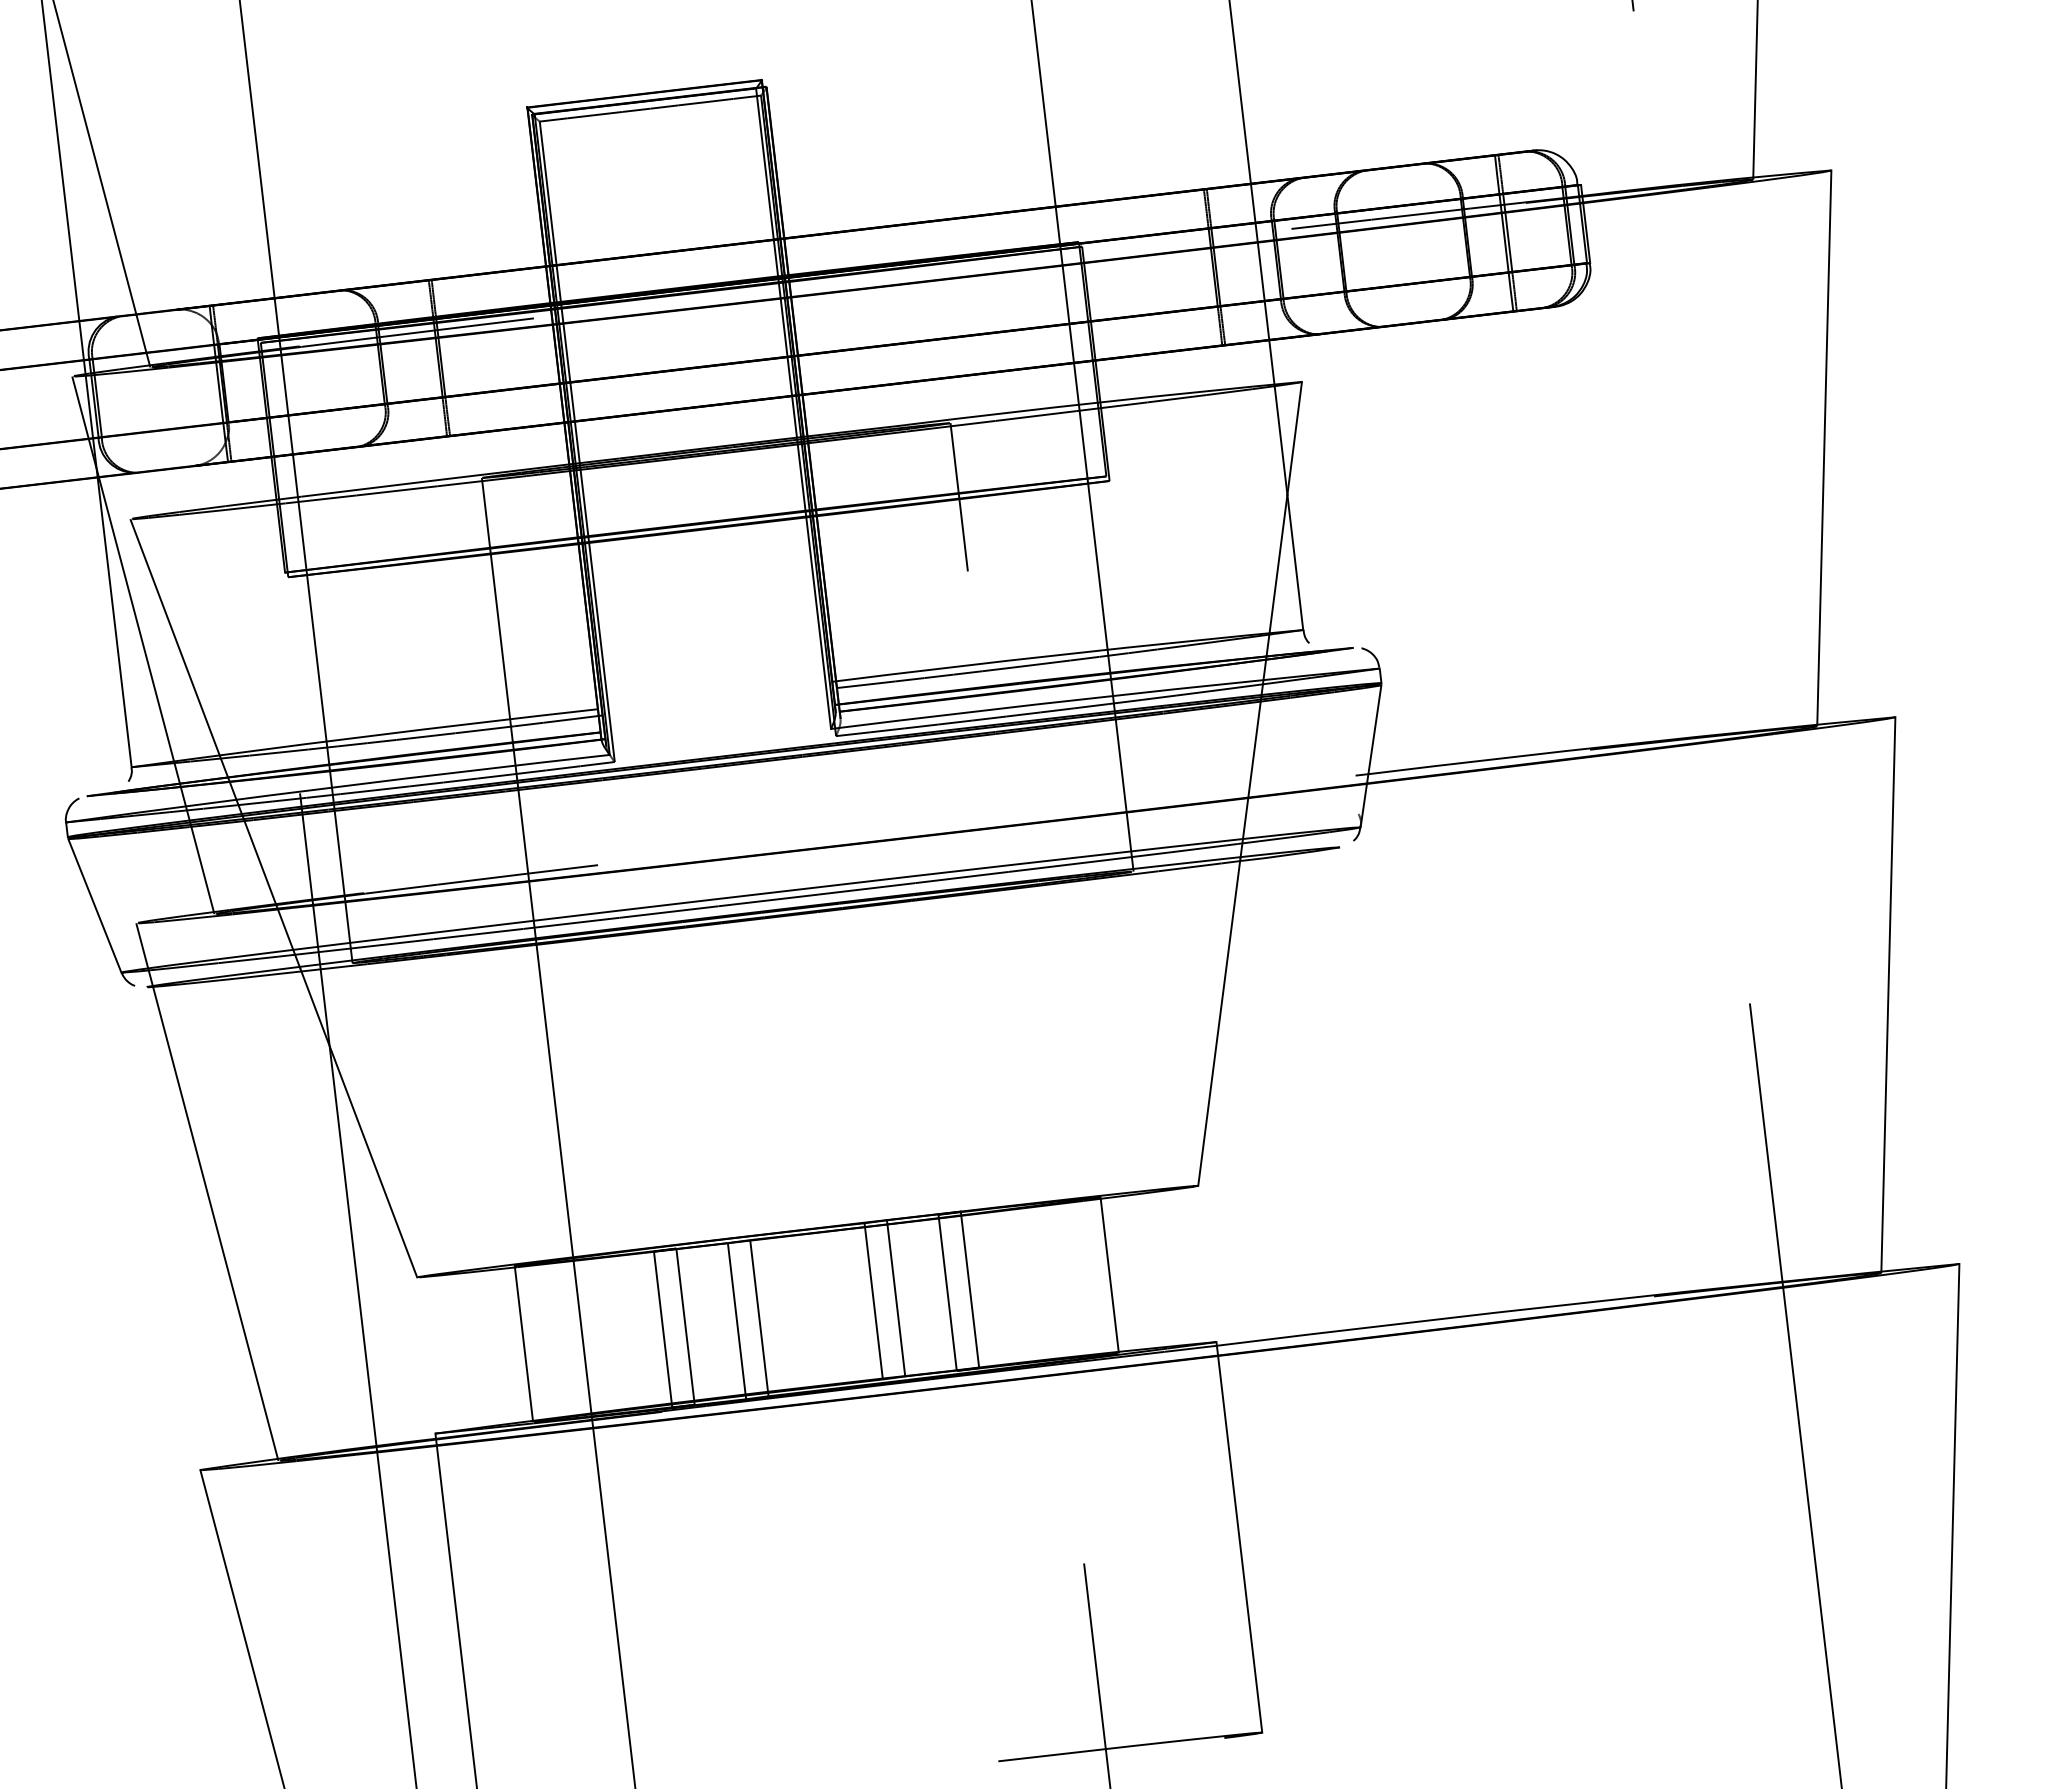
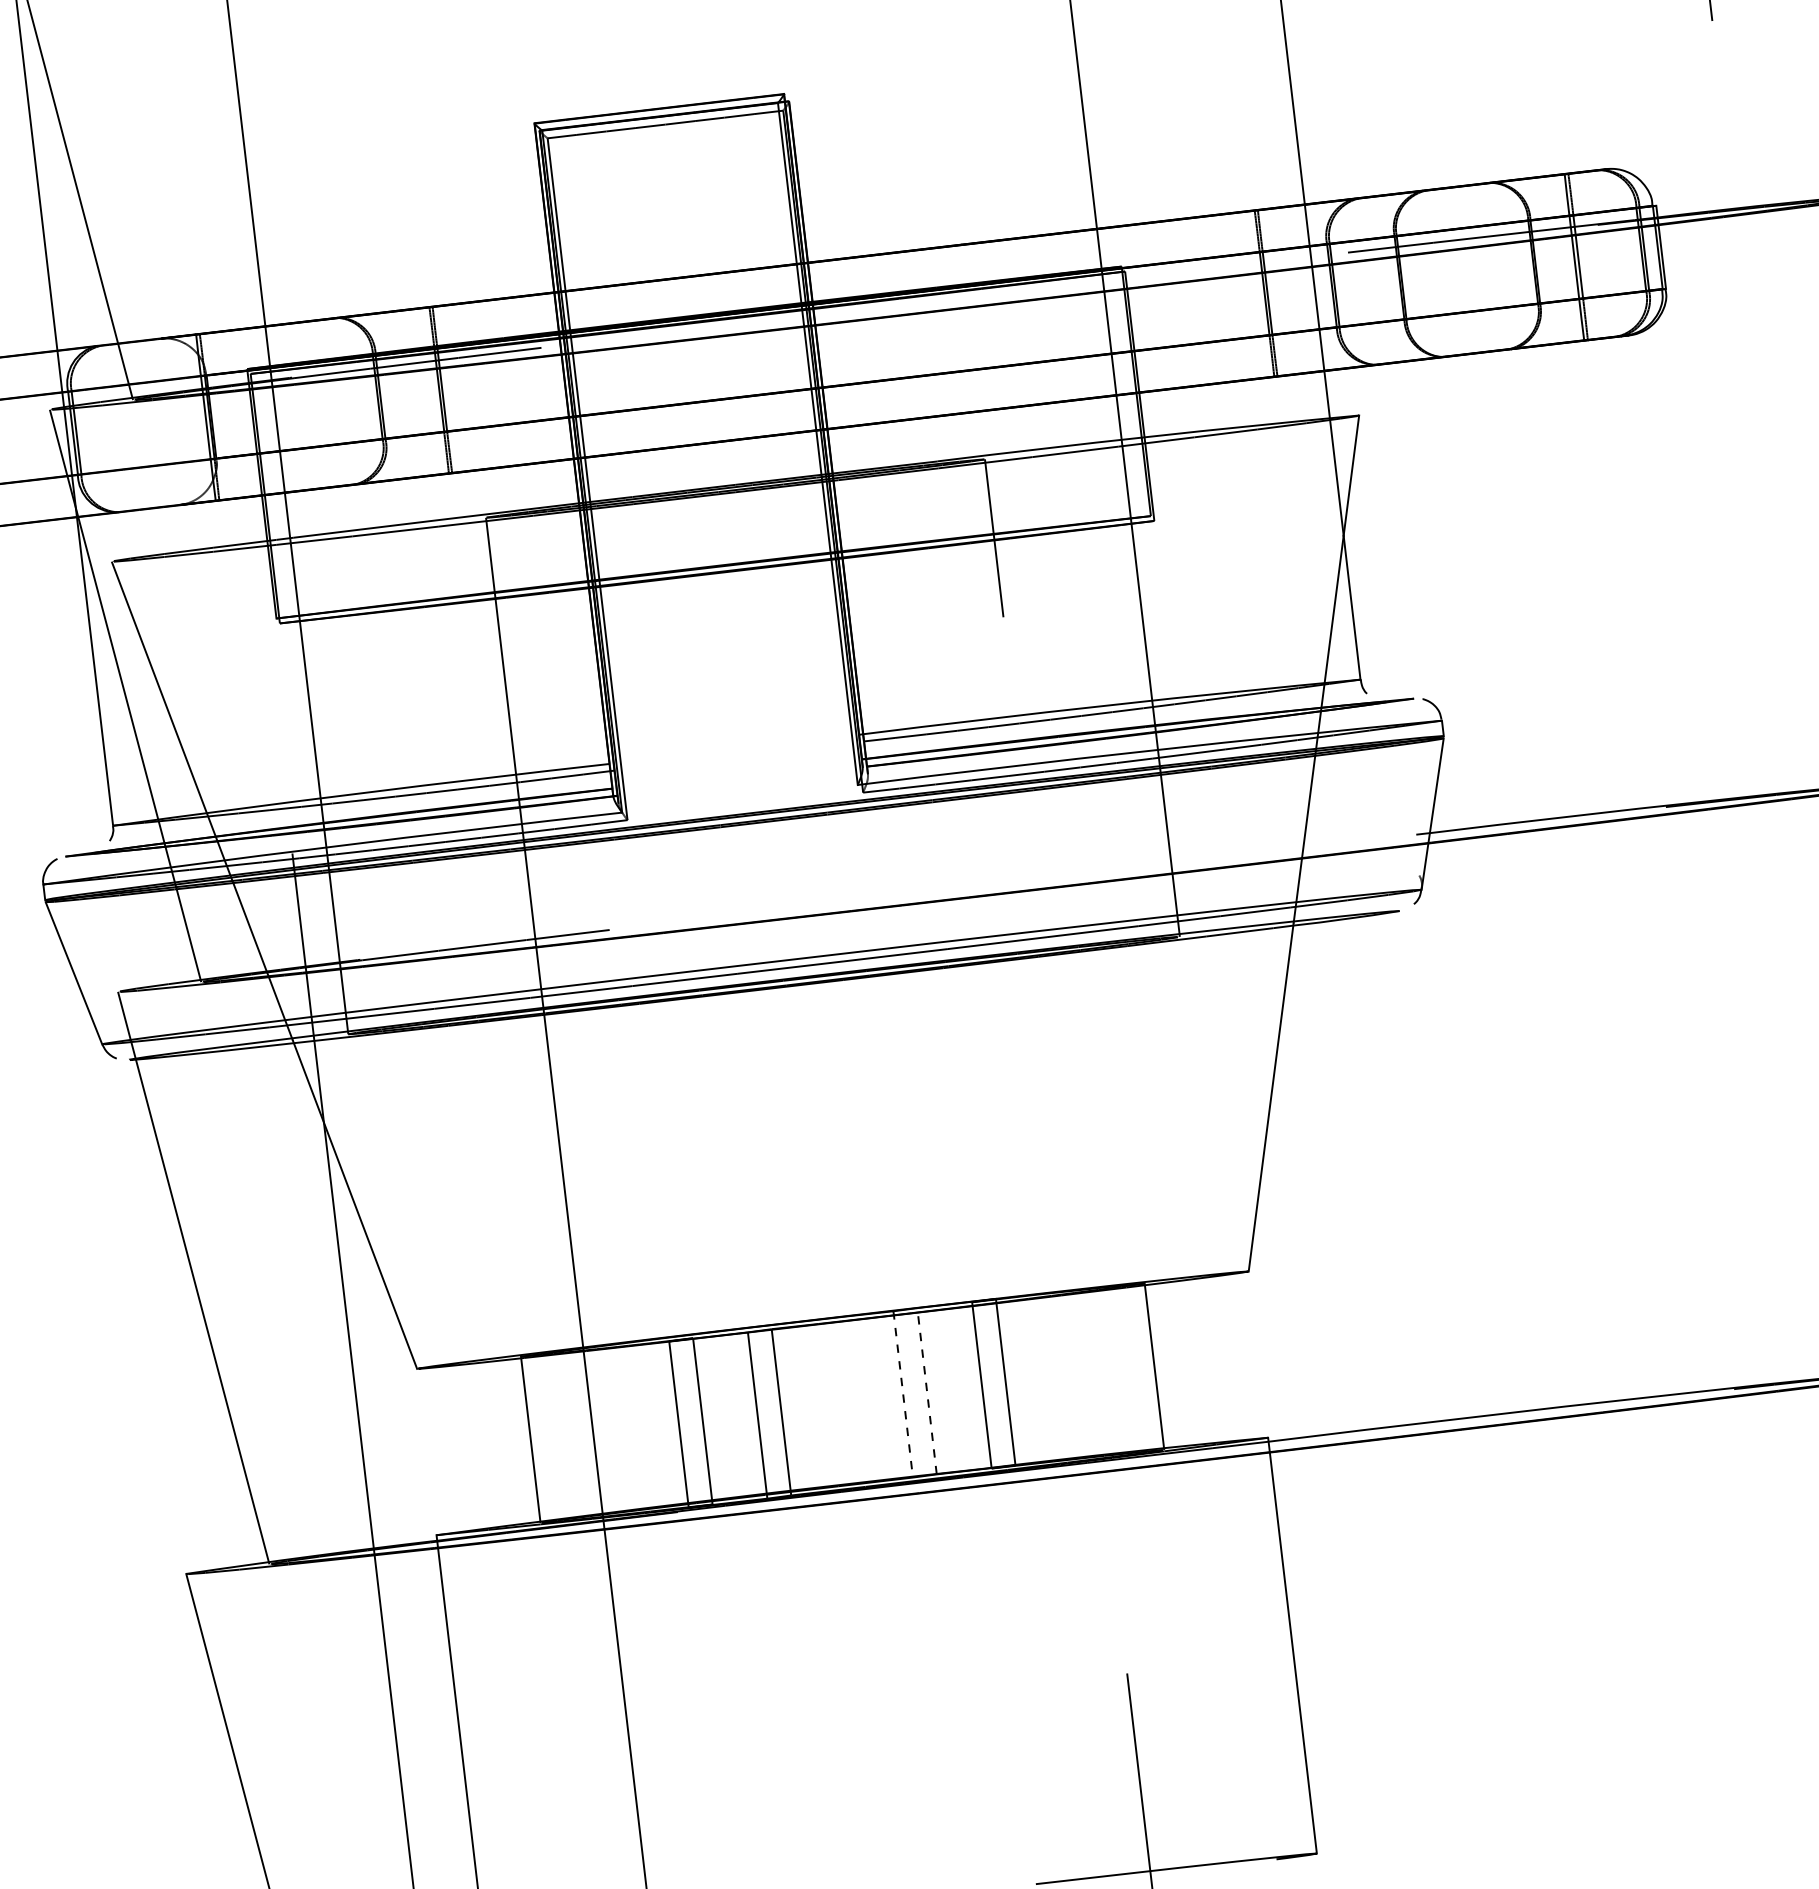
line: (896, 1298) -> (927, 1391), solid -> dashed
line: (873, 1301) -> (902, 1394), solid -> dashed

